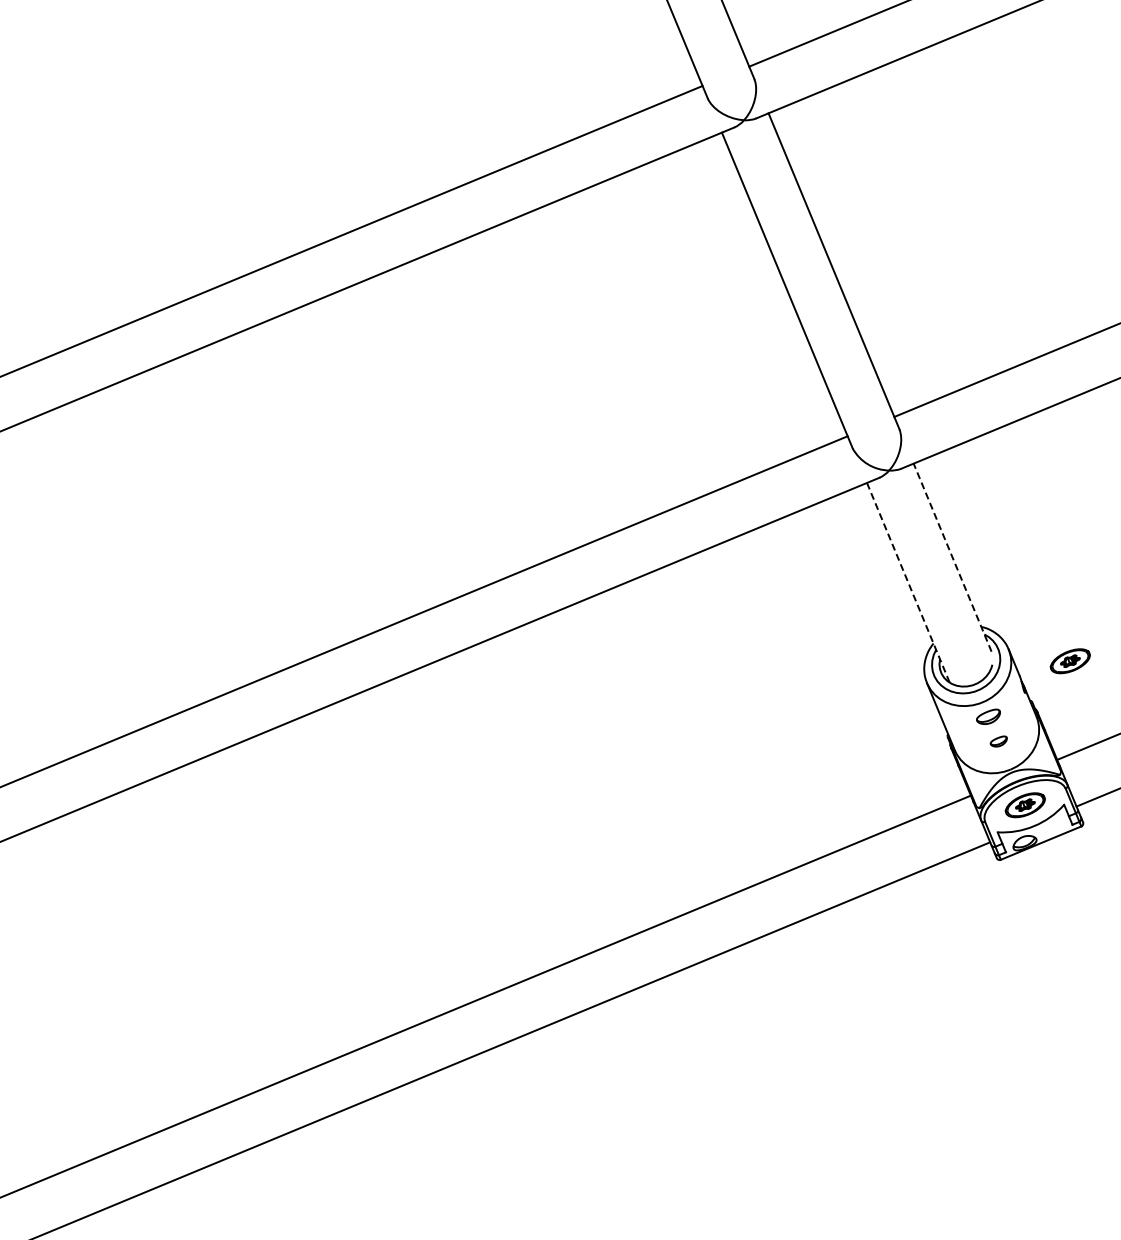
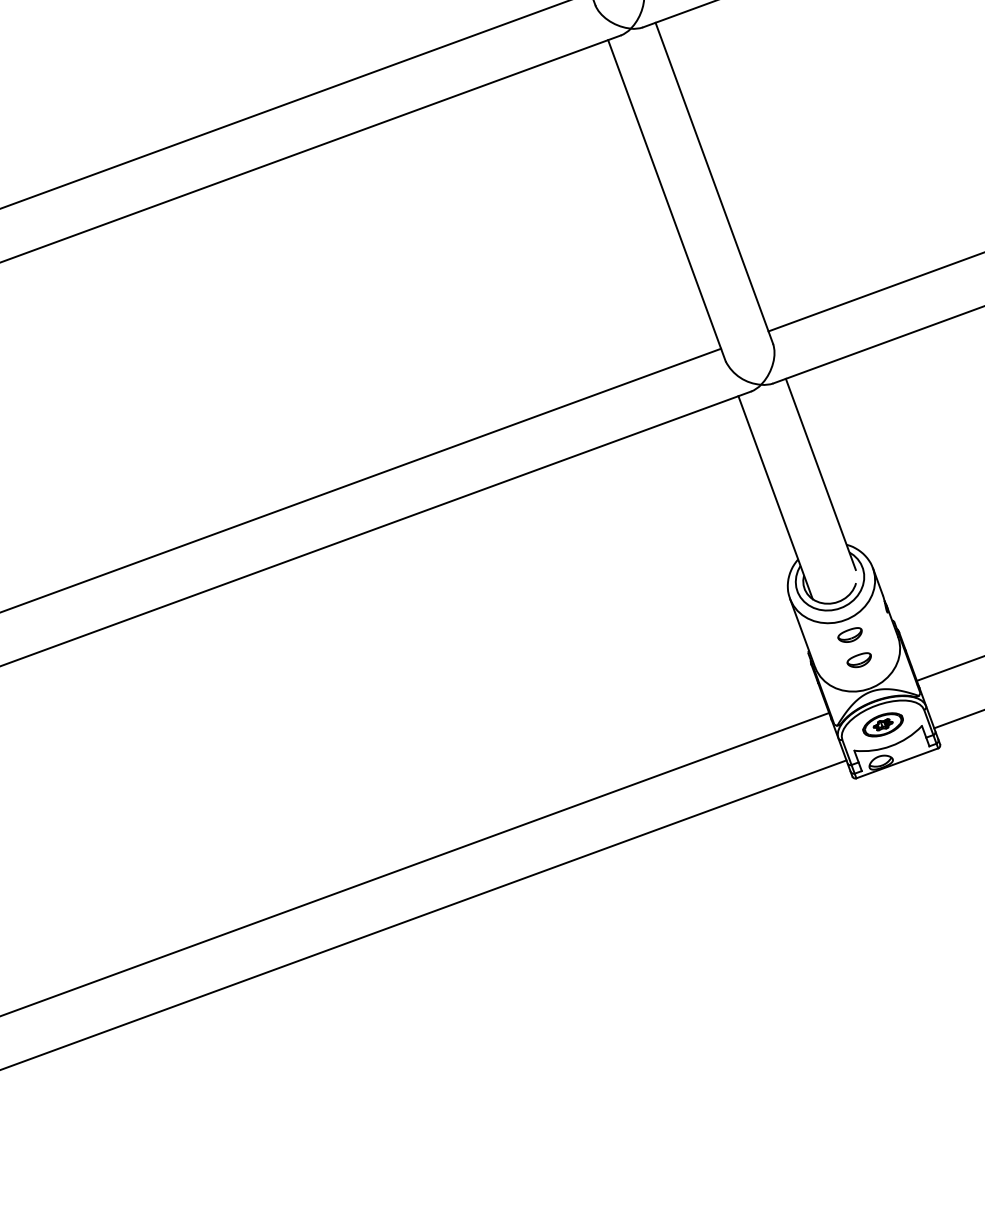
line: (952, 557) -> (820, 474), dashed -> solid
line: (908, 583) -> (775, 498), dashed -> solid
part: (1069, 661) -> (933, 583), removed
part: (998, 741) -> (859, 660), size x1.43

